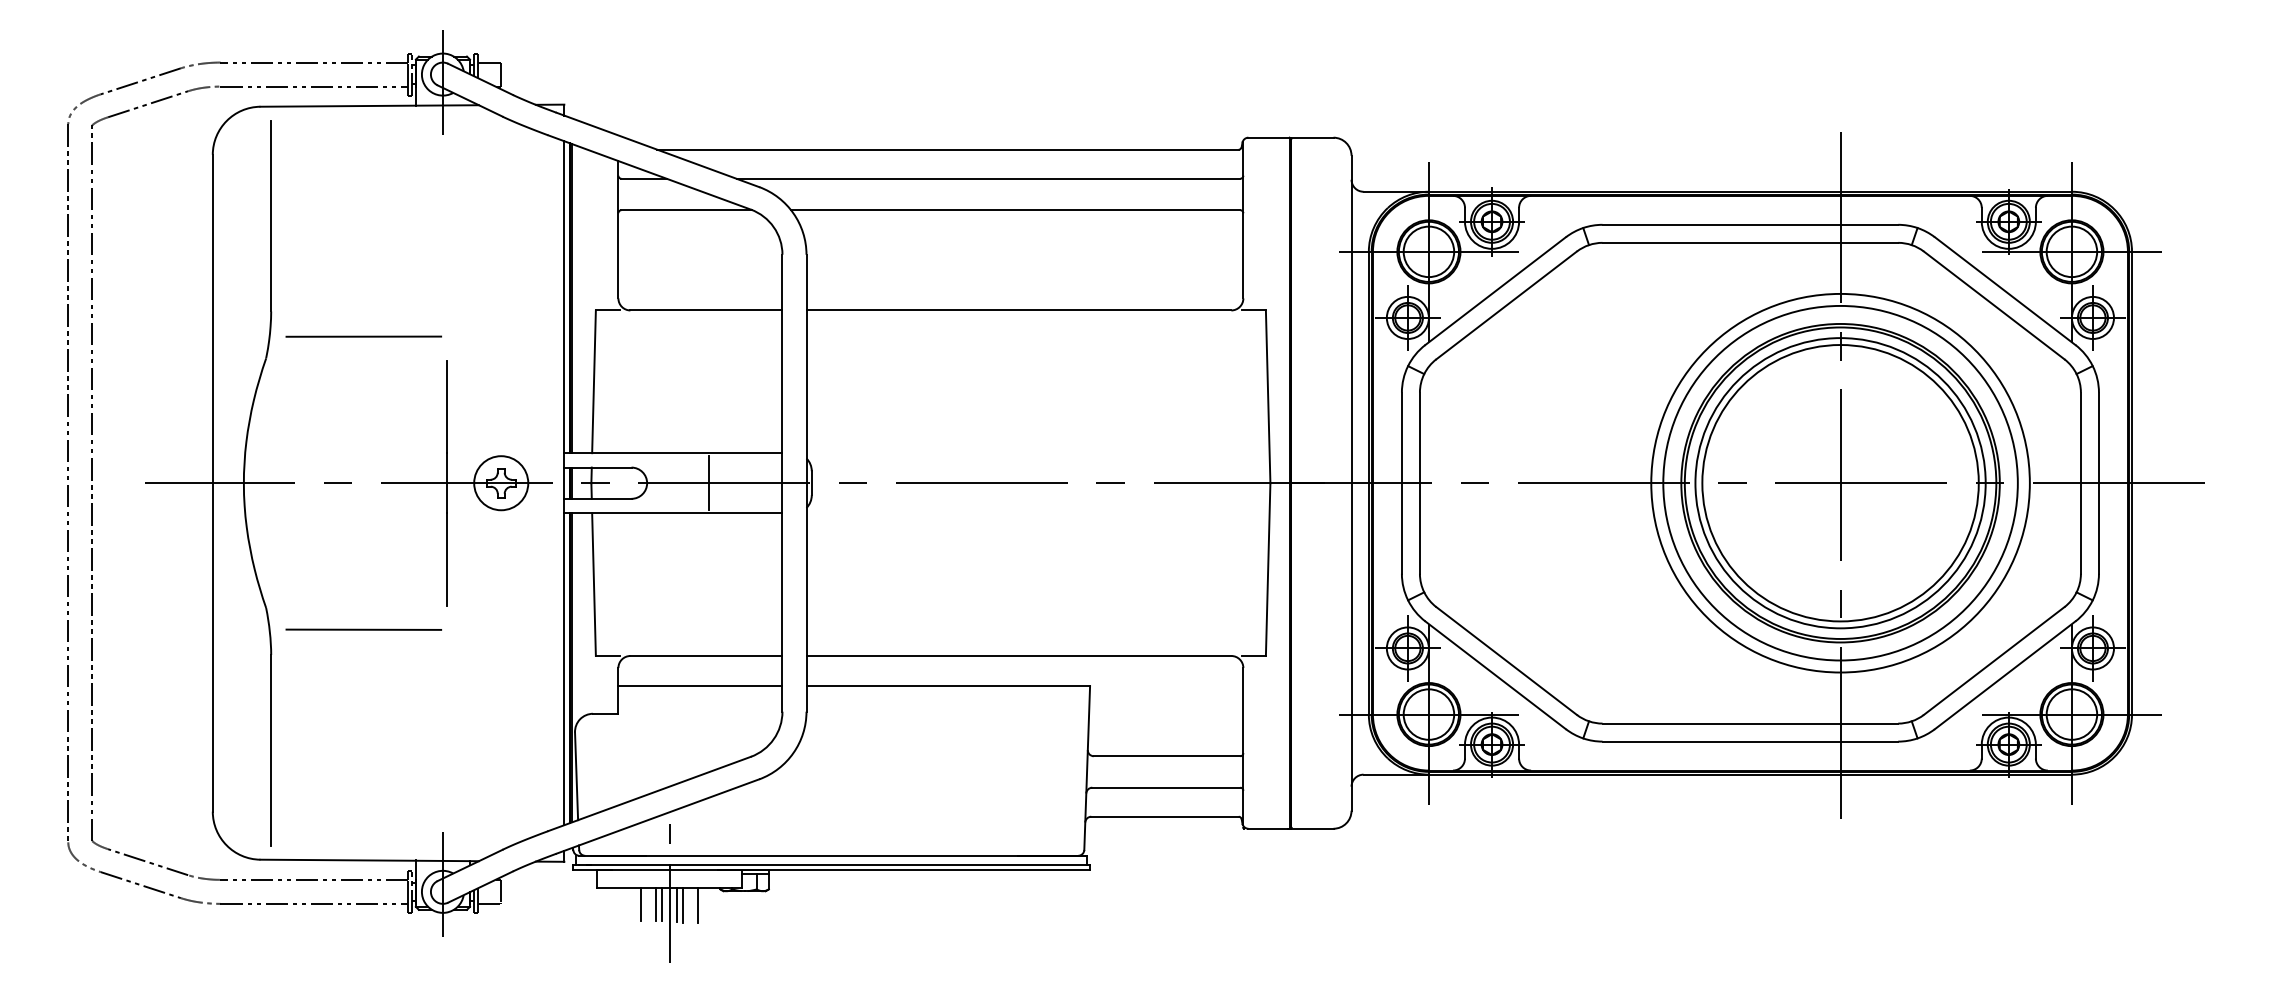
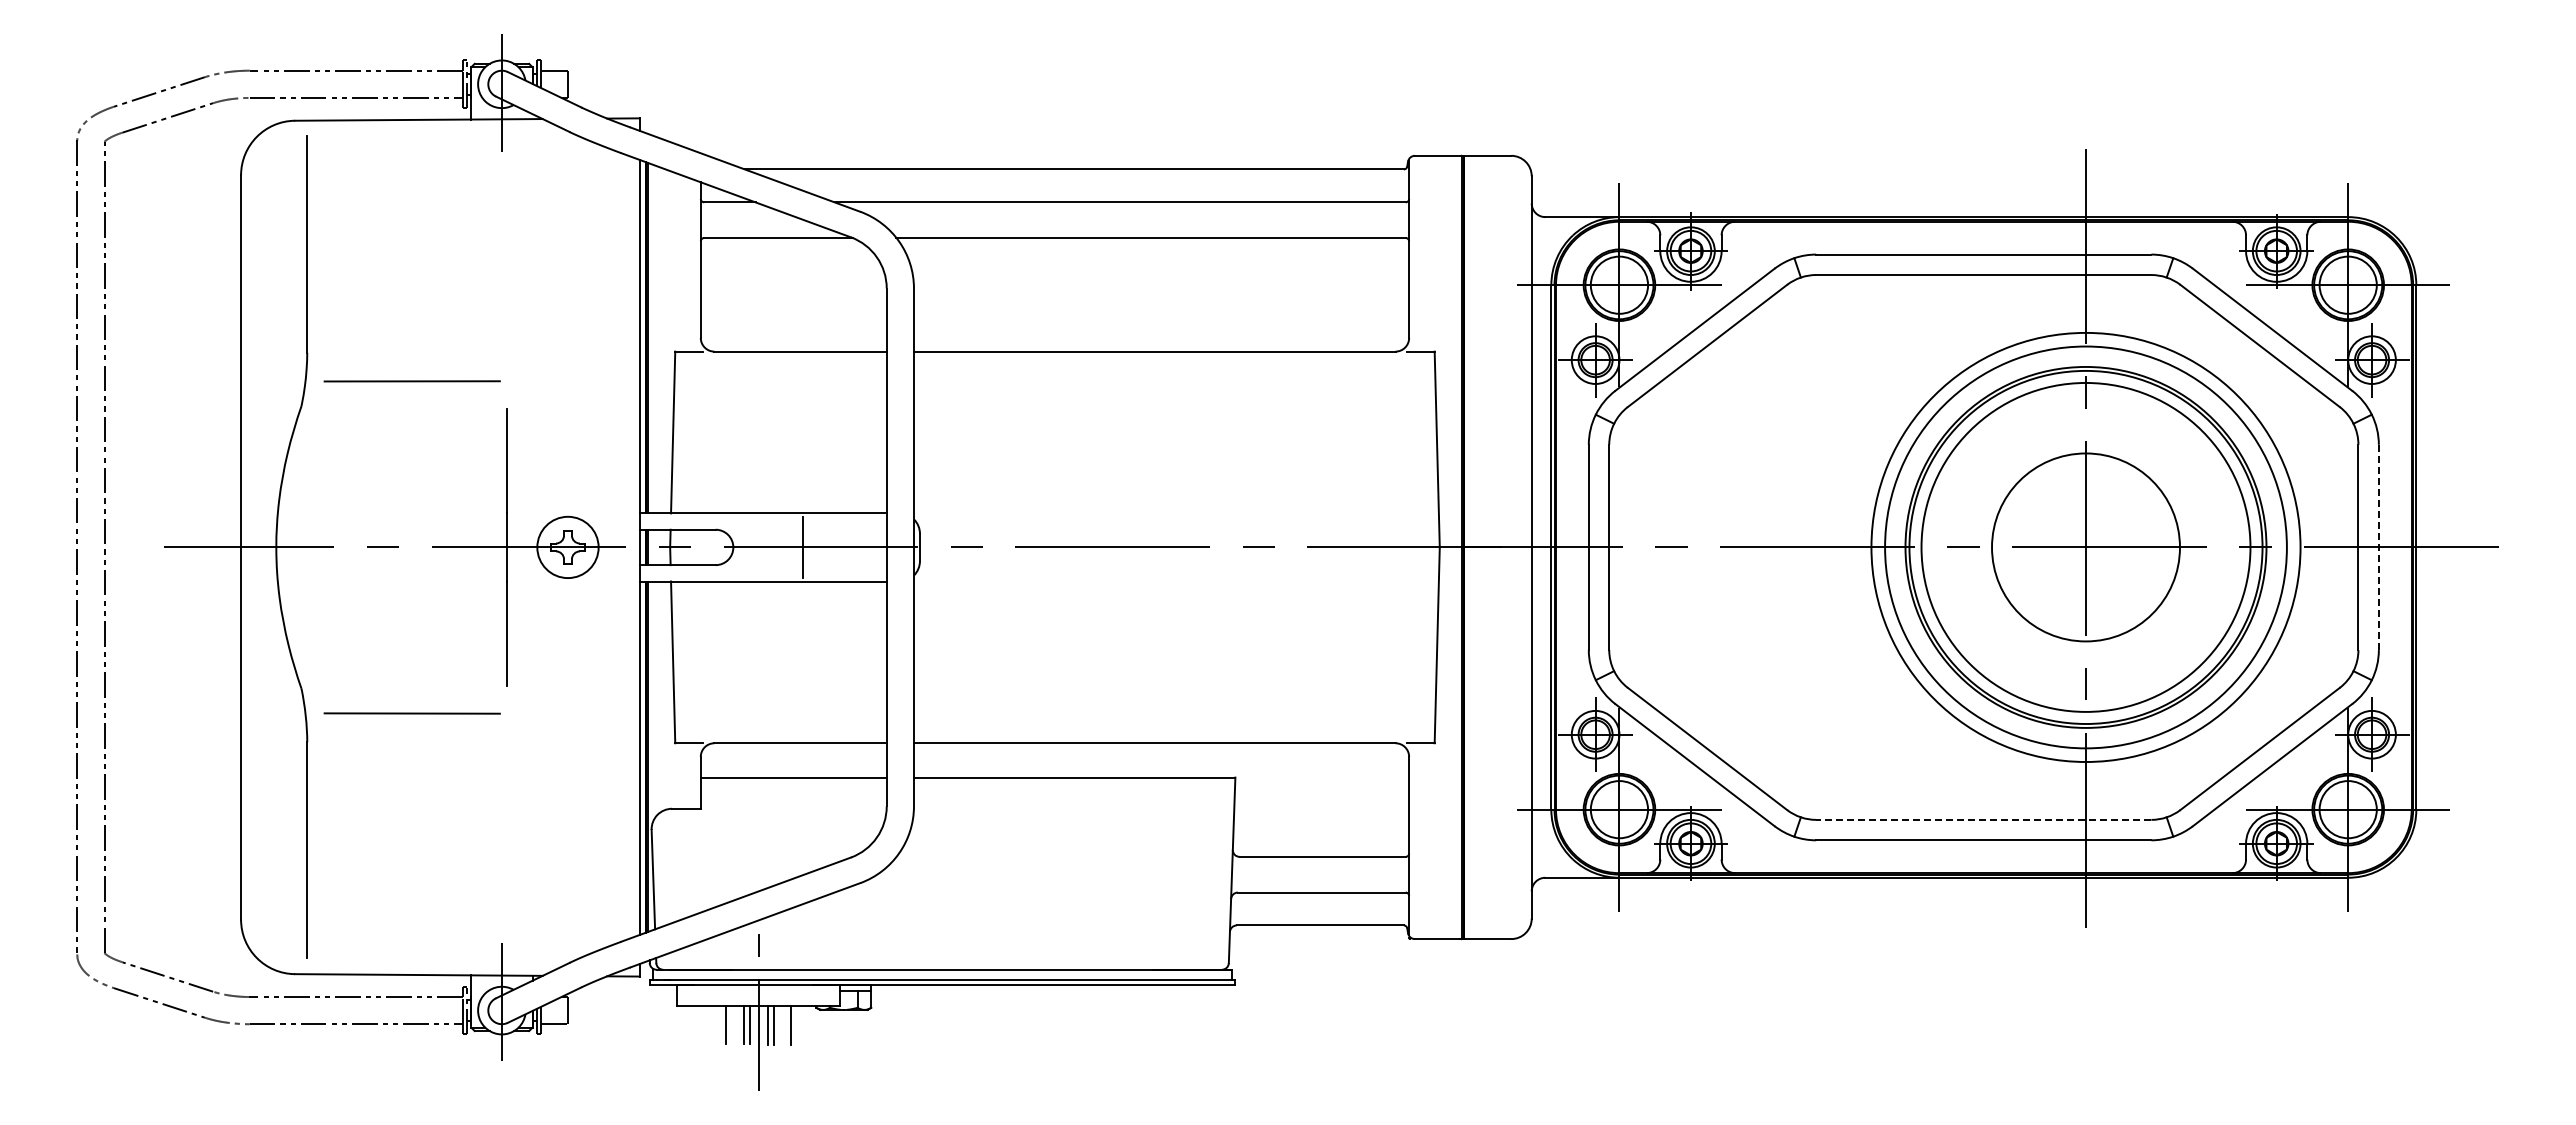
circle: (1840, 483) -> (2085, 547), size x0.6
line: (2098, 483) -> (2378, 547), solid -> dashed
line: (1750, 723) -> (1983, 819), solid -> dashed

